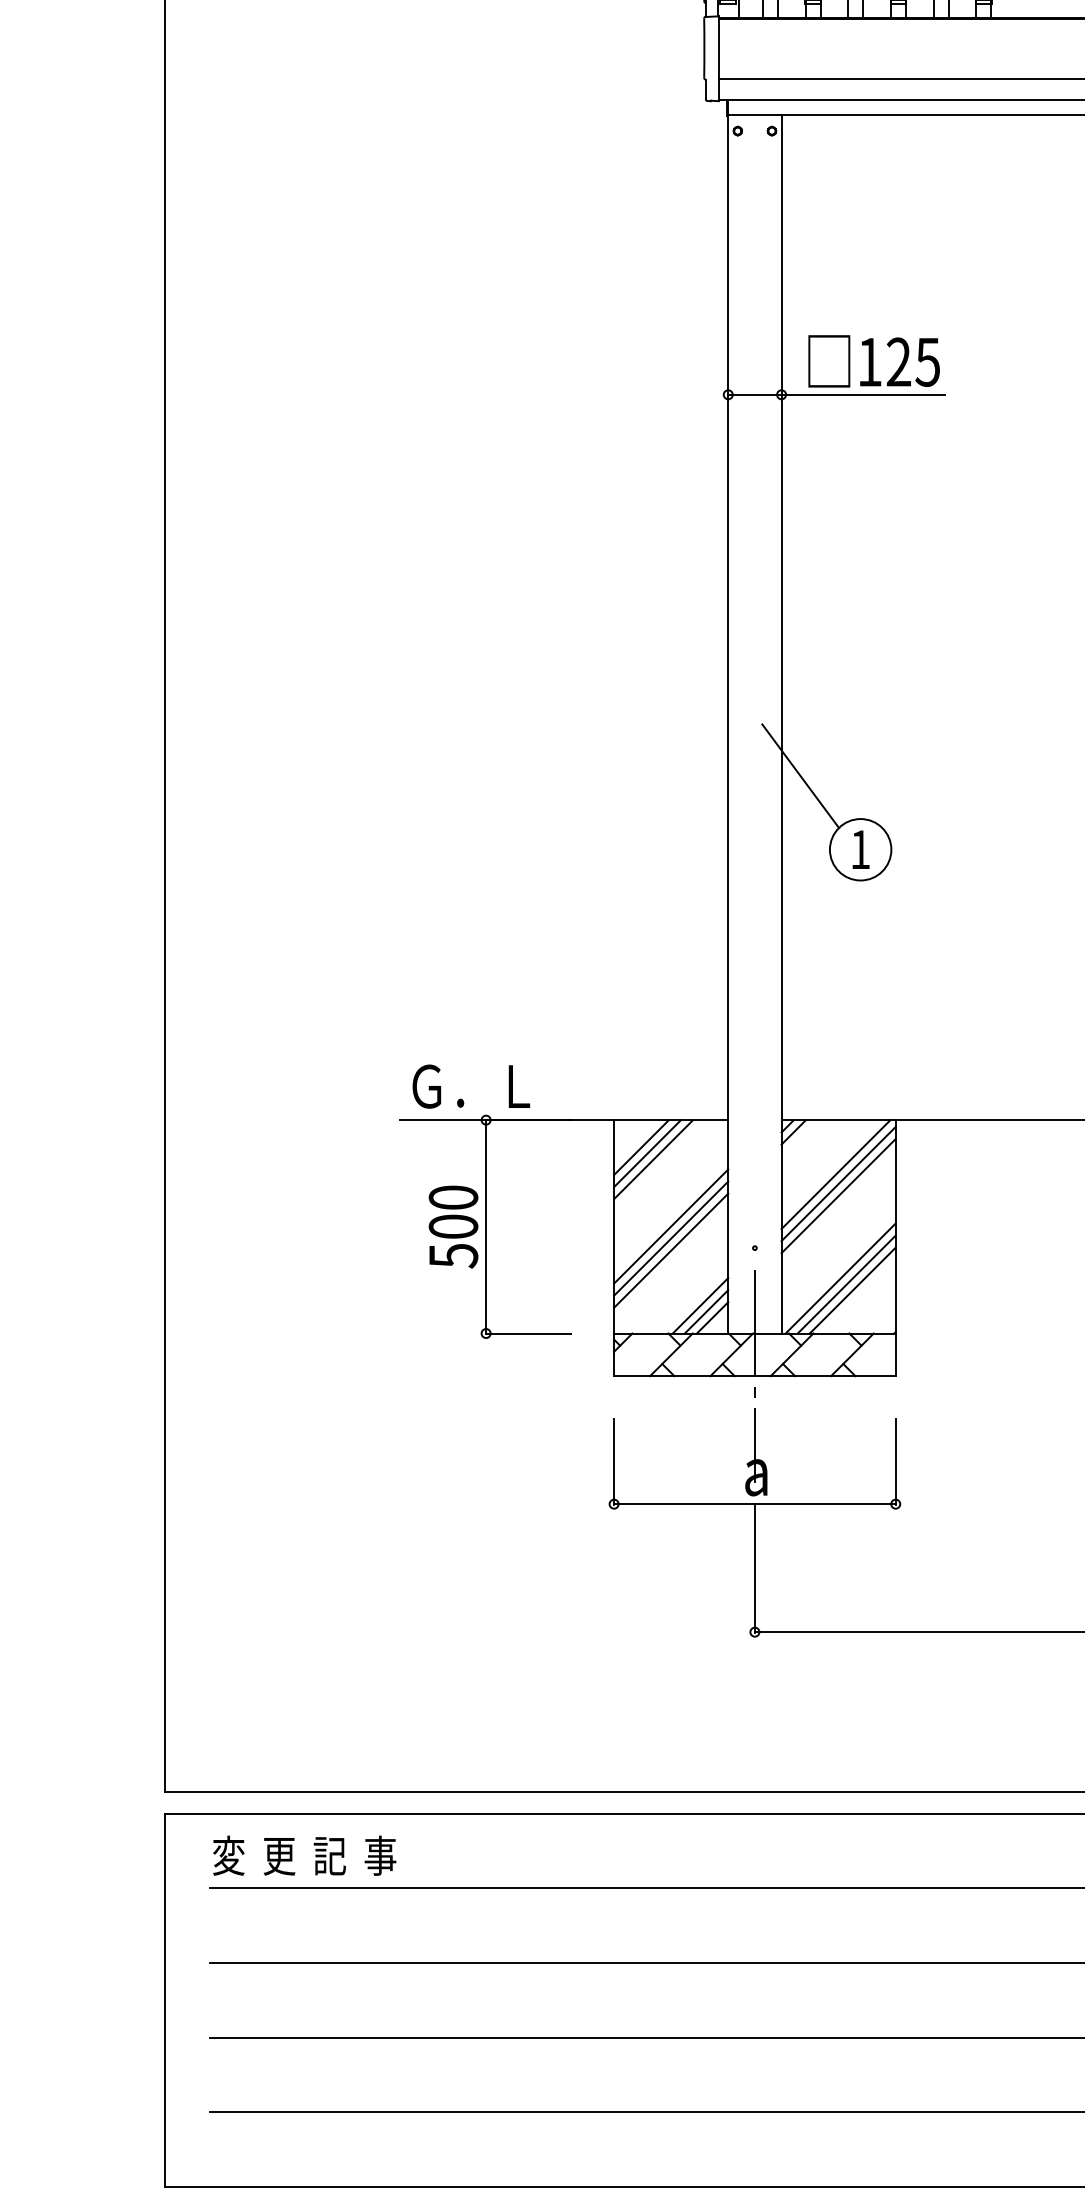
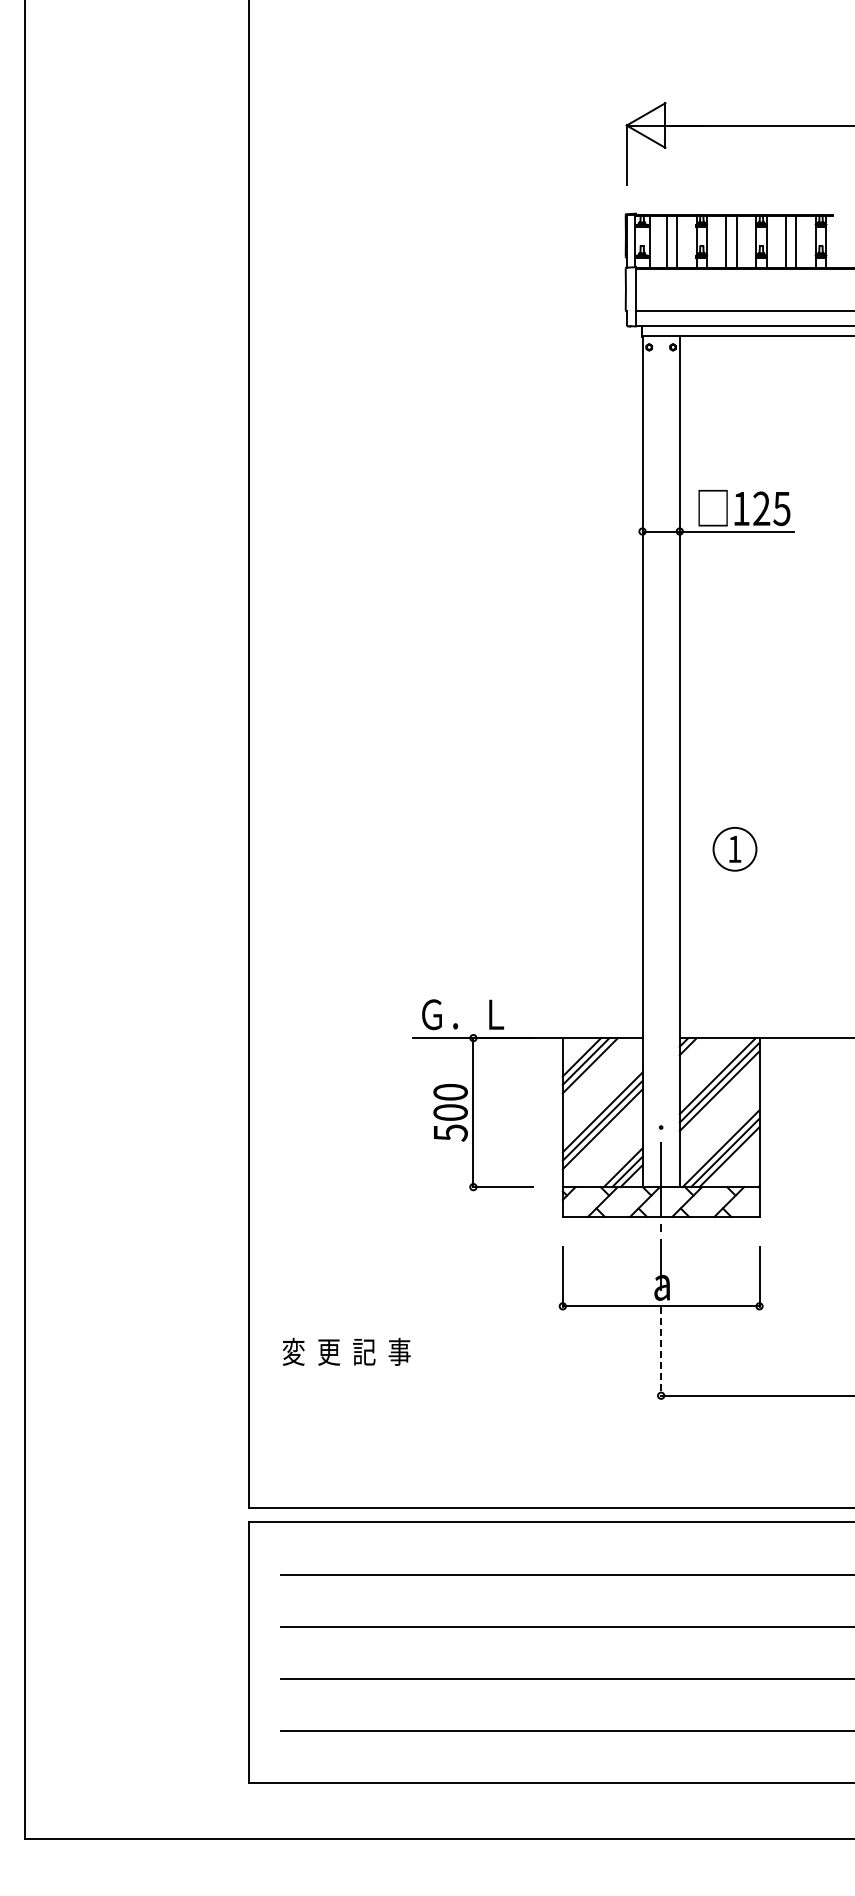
line: (799, 775) -> (692, 797), removed
line: (755, 1568) -> (661, 1351), solid -> dashed
text: (304, 1855) -> (346, 1351), moved

